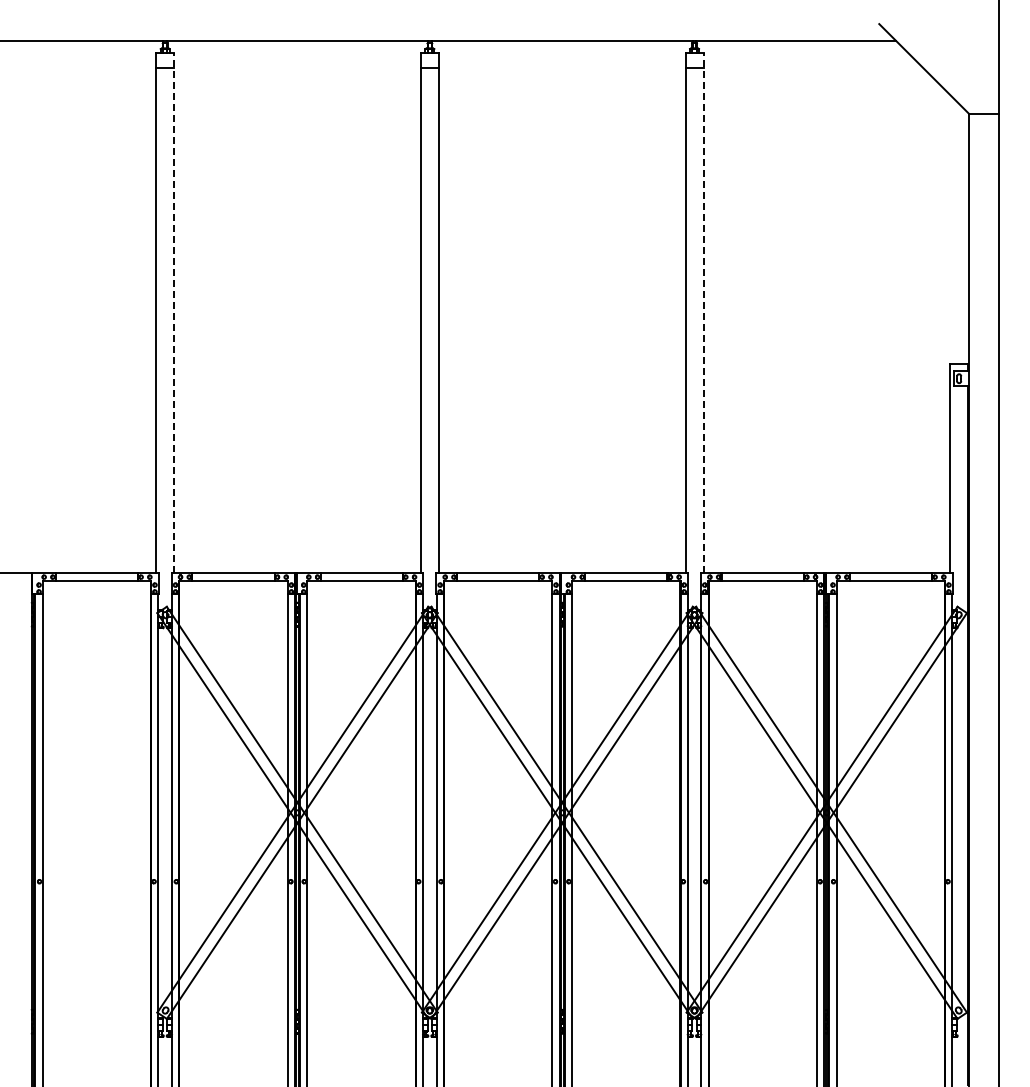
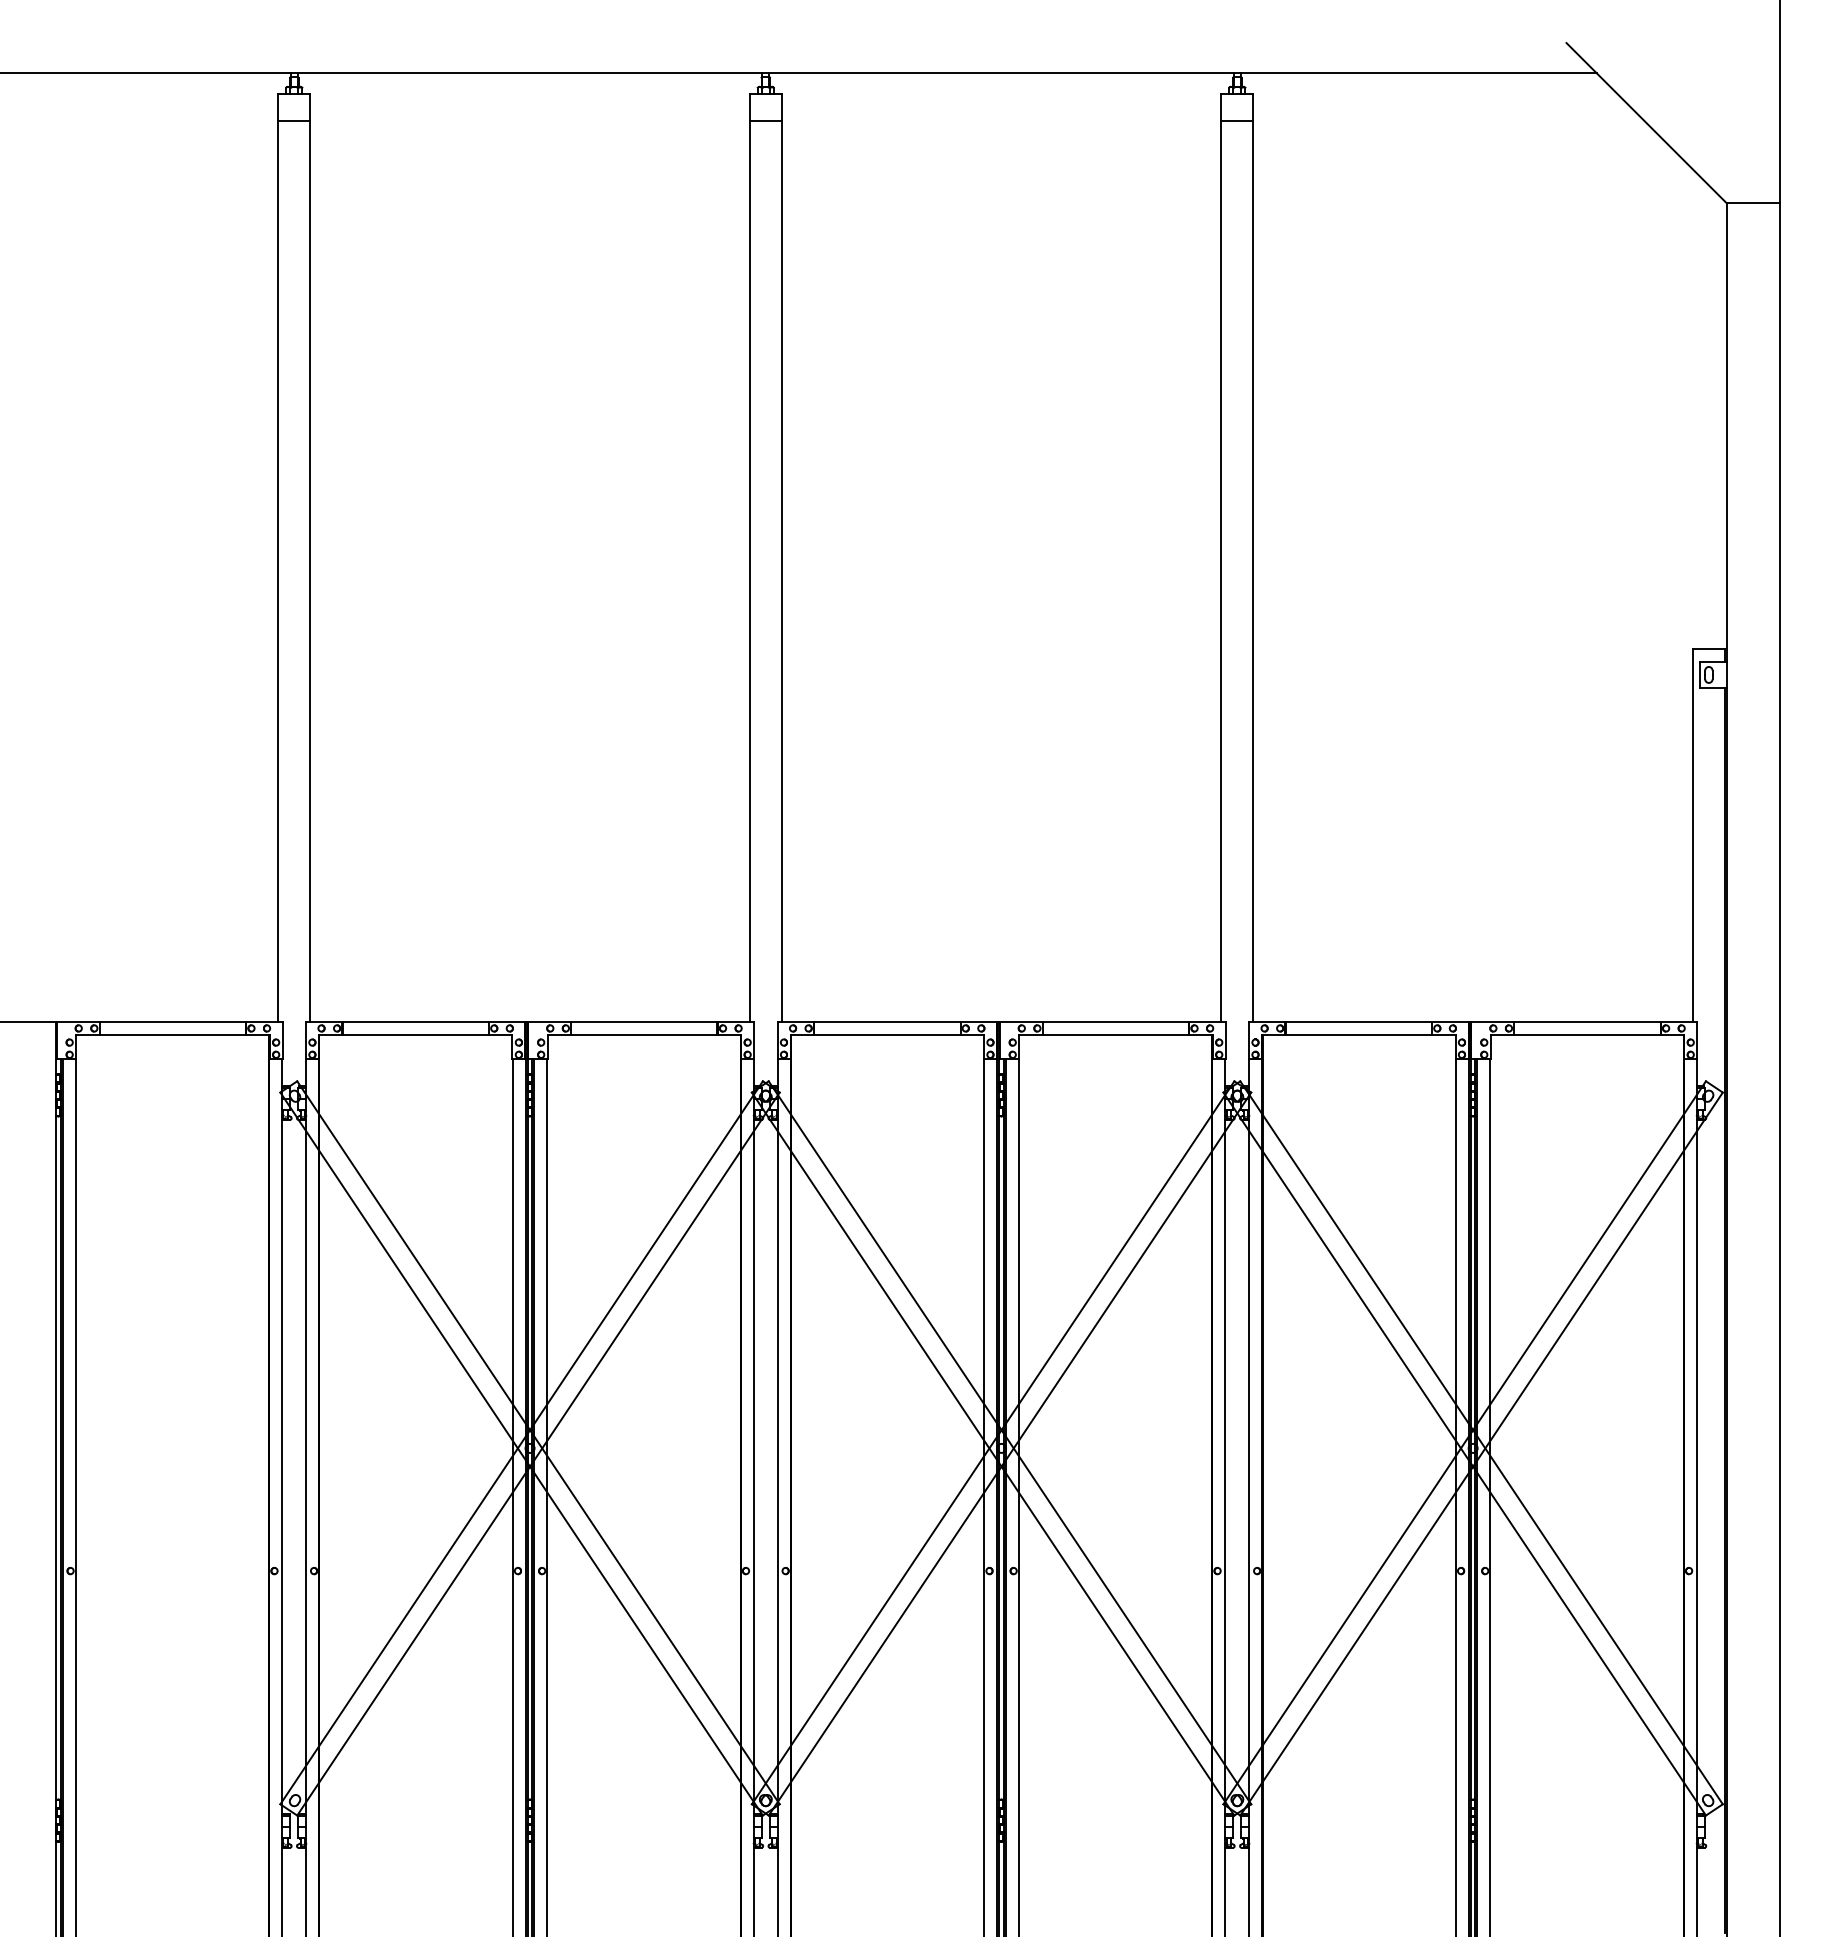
line: (174, 312) -> (310, 556), dashed -> solid
line: (703, 312) -> (1253, 556), dashed -> solid

